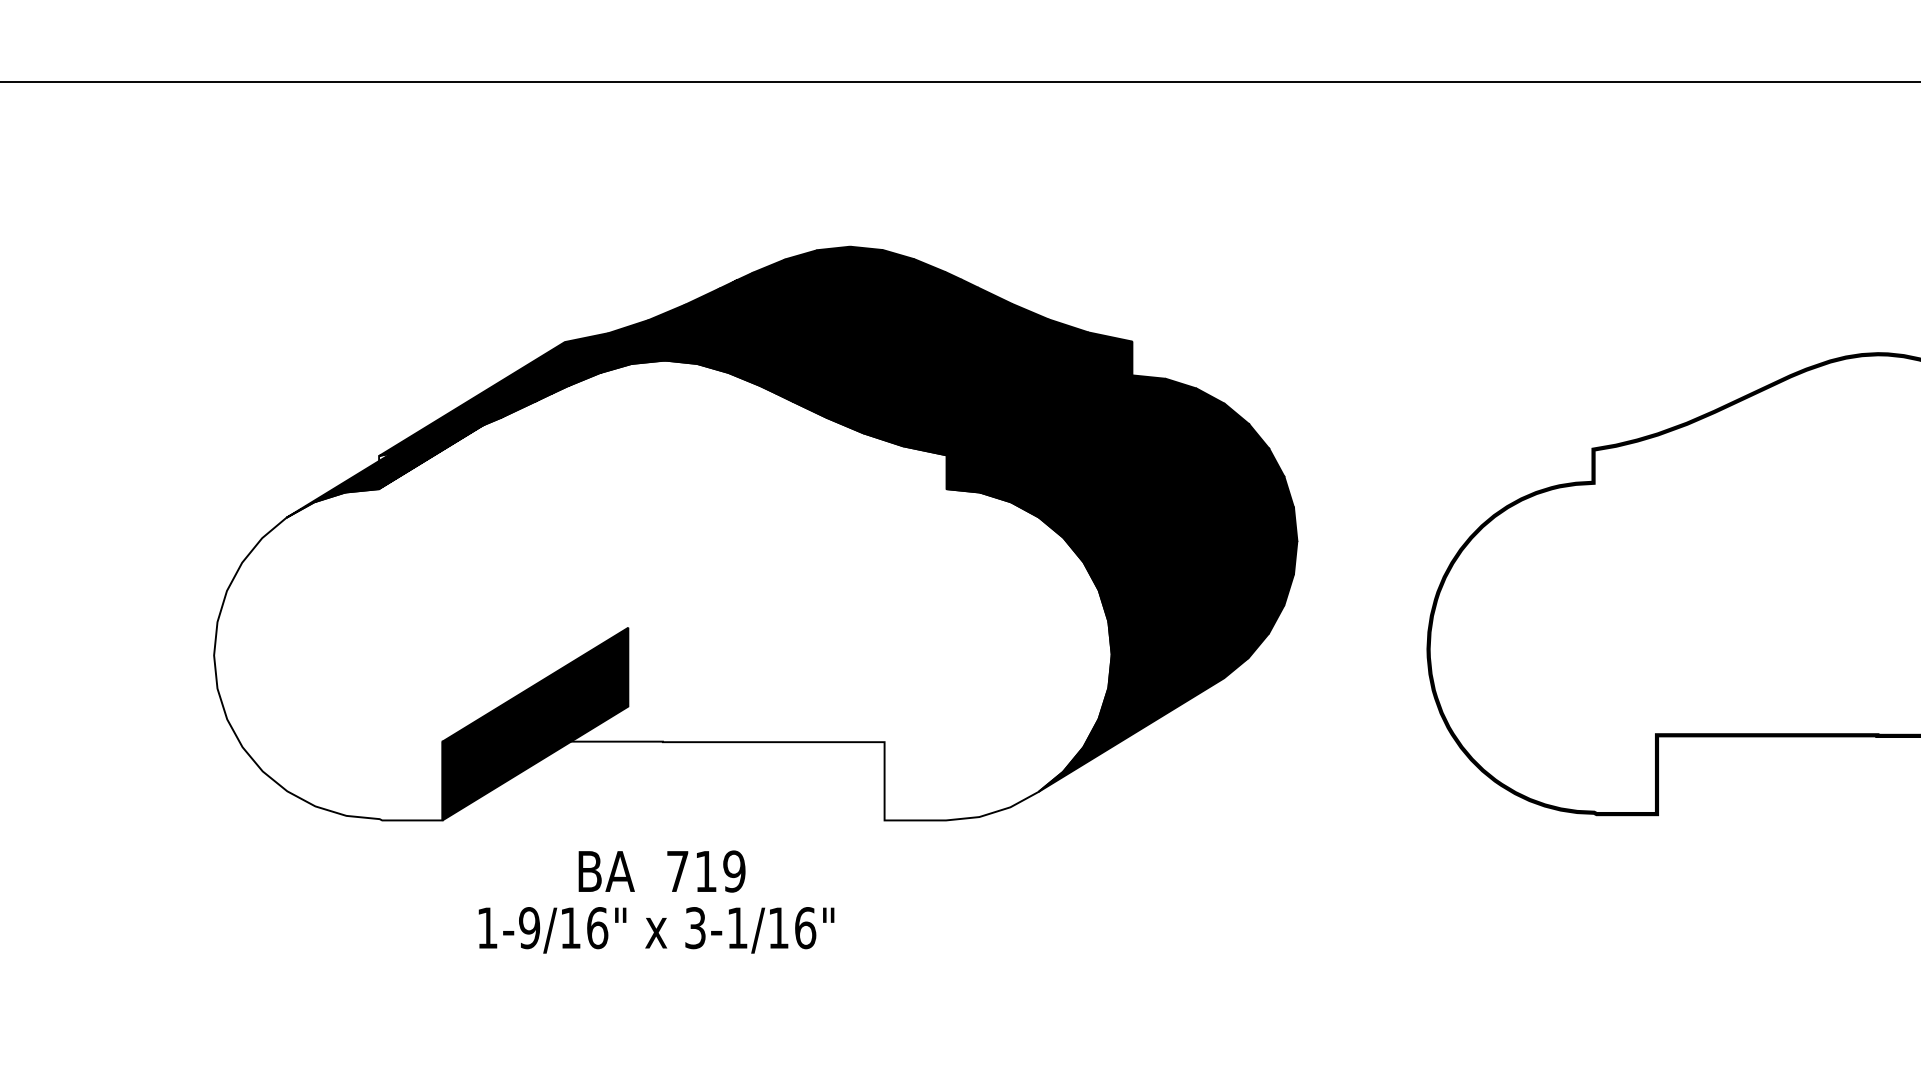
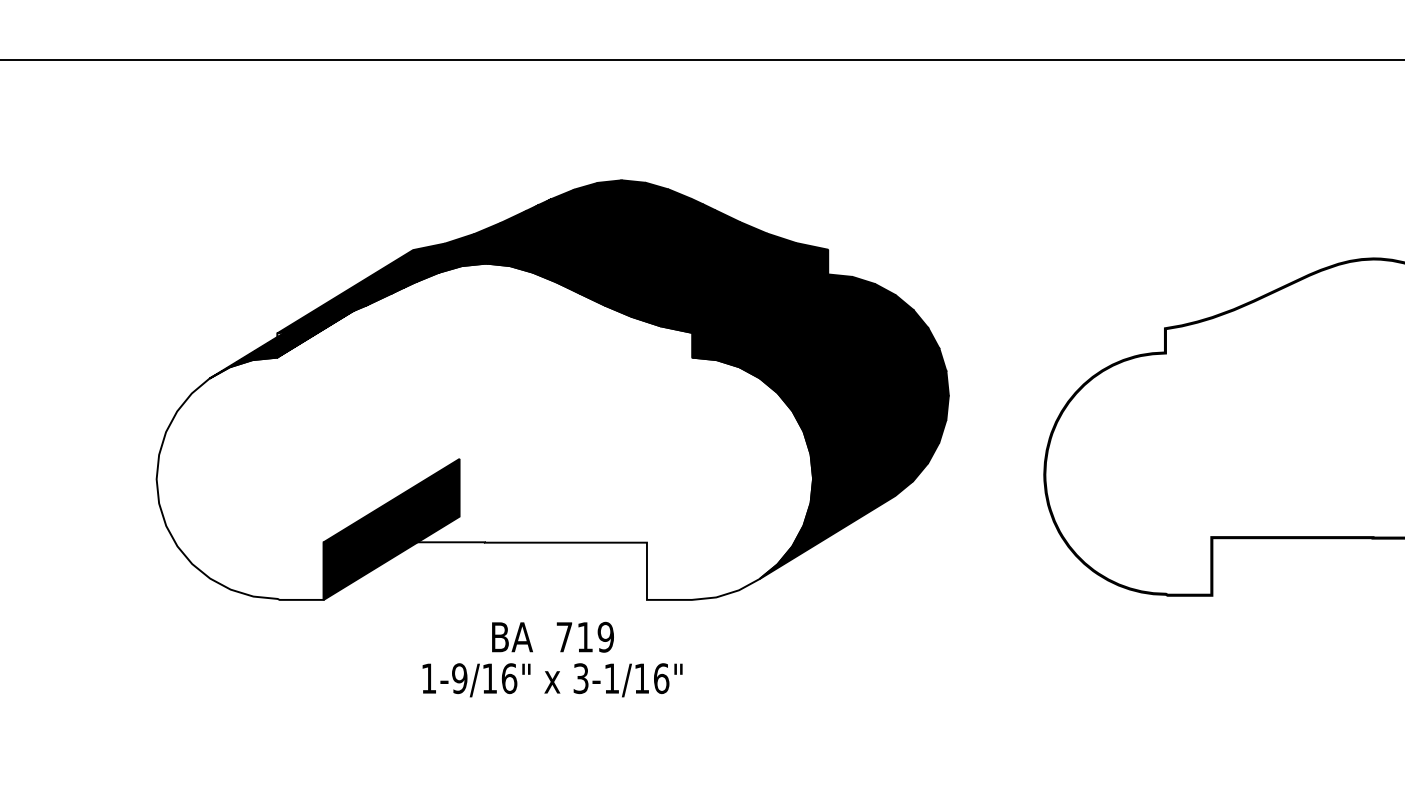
text: (661, 871) -> (552, 637), moved
text: (656, 930) -> (552, 680), moved

